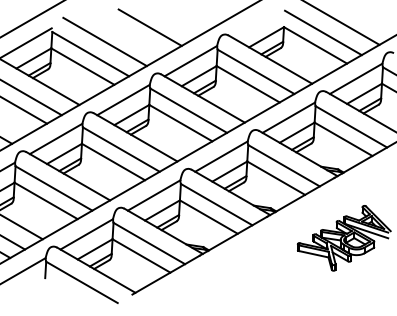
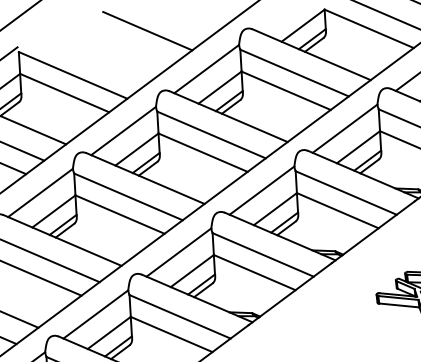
line: (104, 41) -> (89, 56), removed

